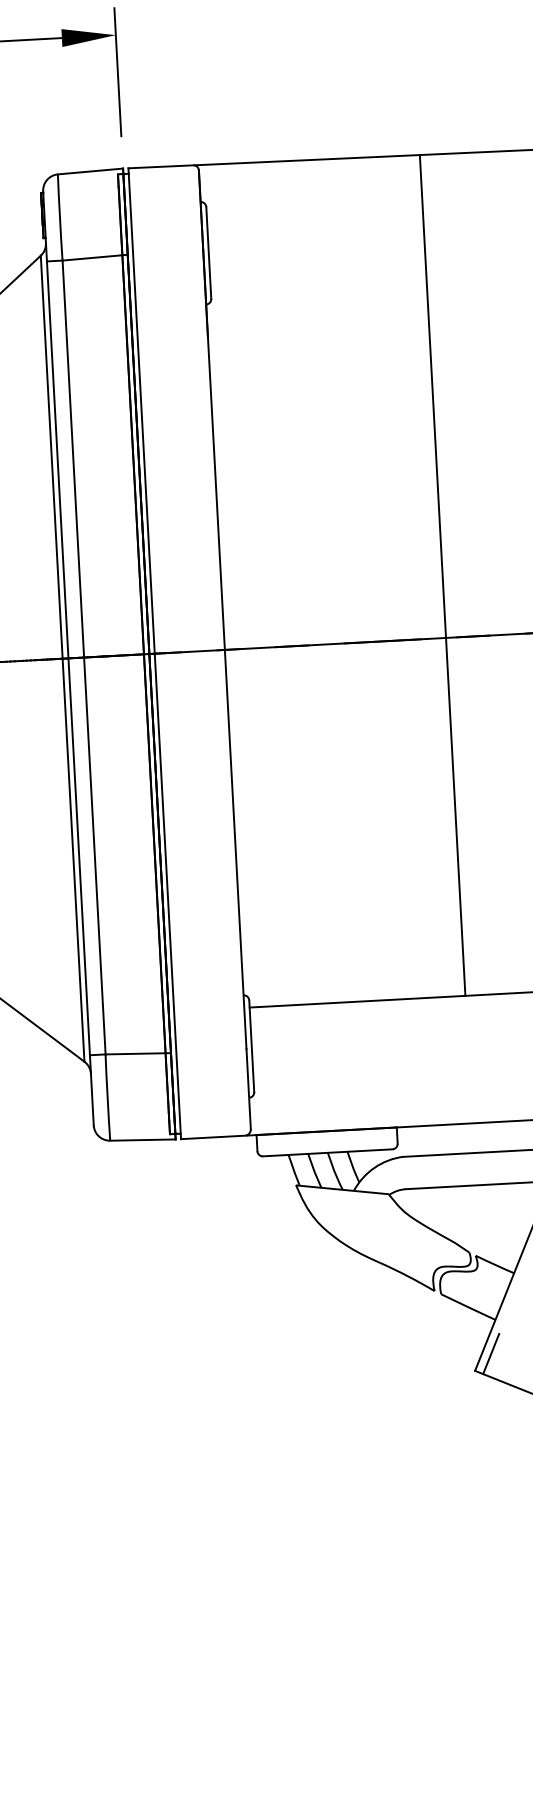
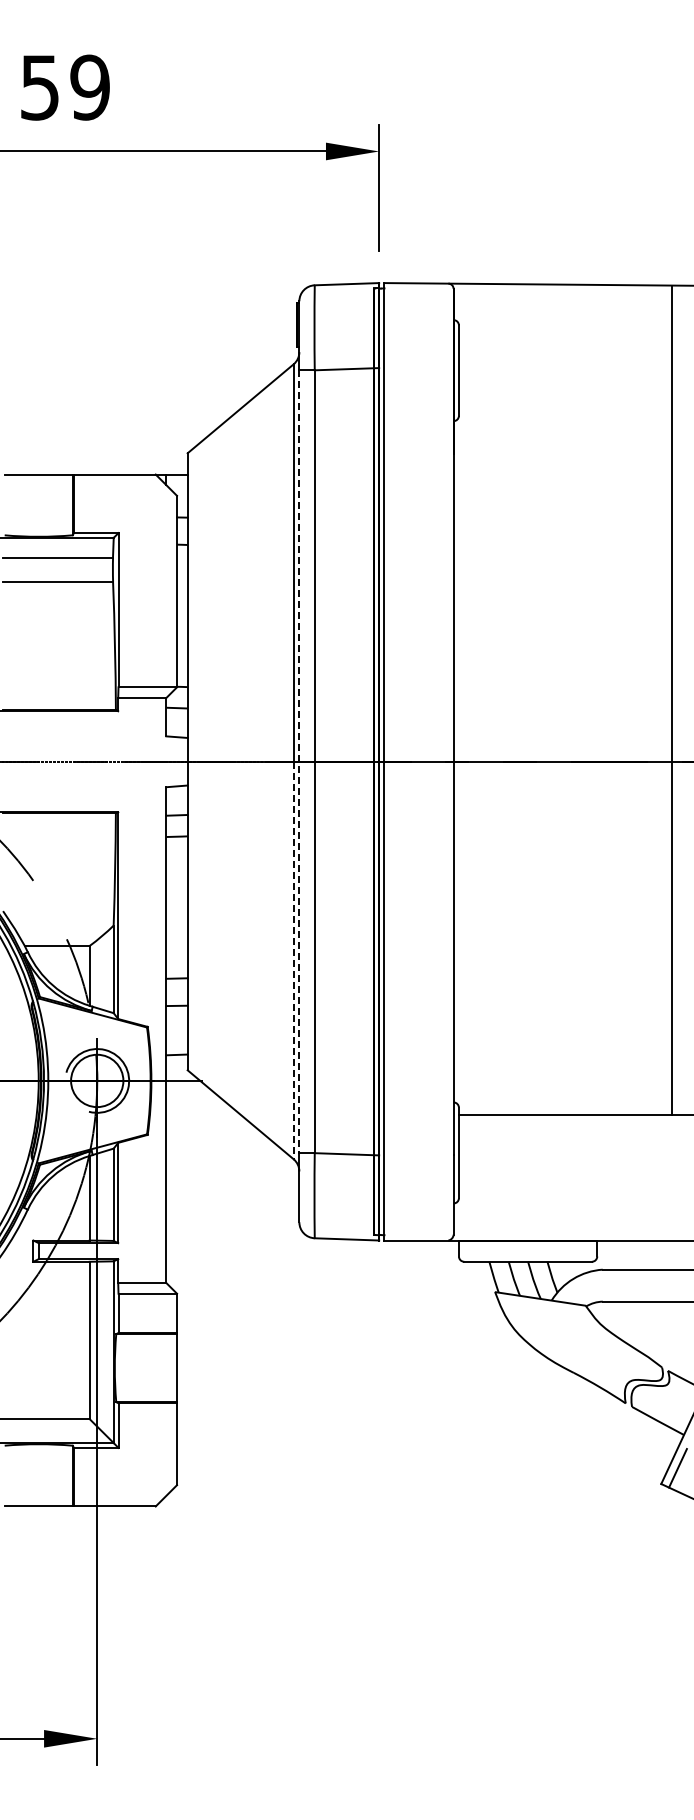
line: (68, 659) -> (299, 762), solid -> dashed
line: (73, 860) -> (293, 960), solid -> dashed

